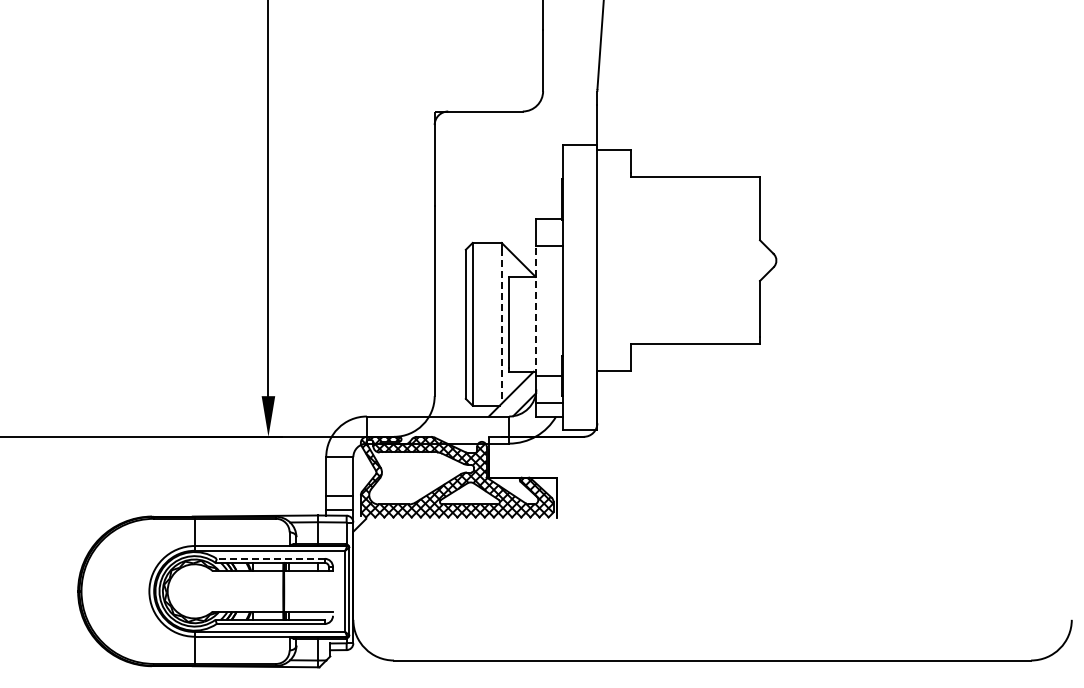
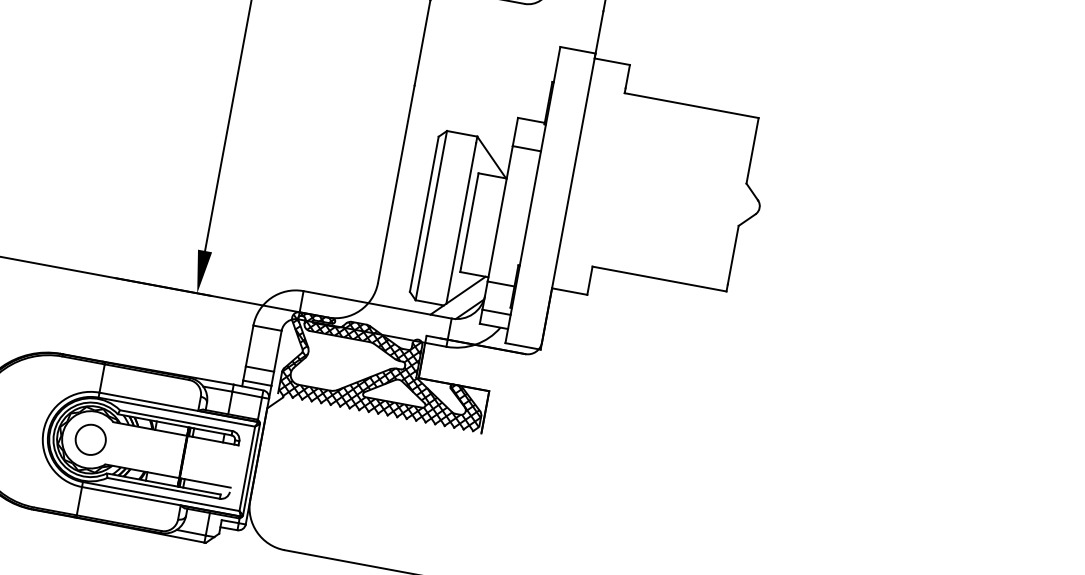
line: (536, 310) -> (500, 213), dashed -> solid
line: (501, 326) -> (460, 223), dashed -> solid
line: (270, 558) -> (175, 420), dashed -> solid
circle: (194, 591) -> (90, 439), added

